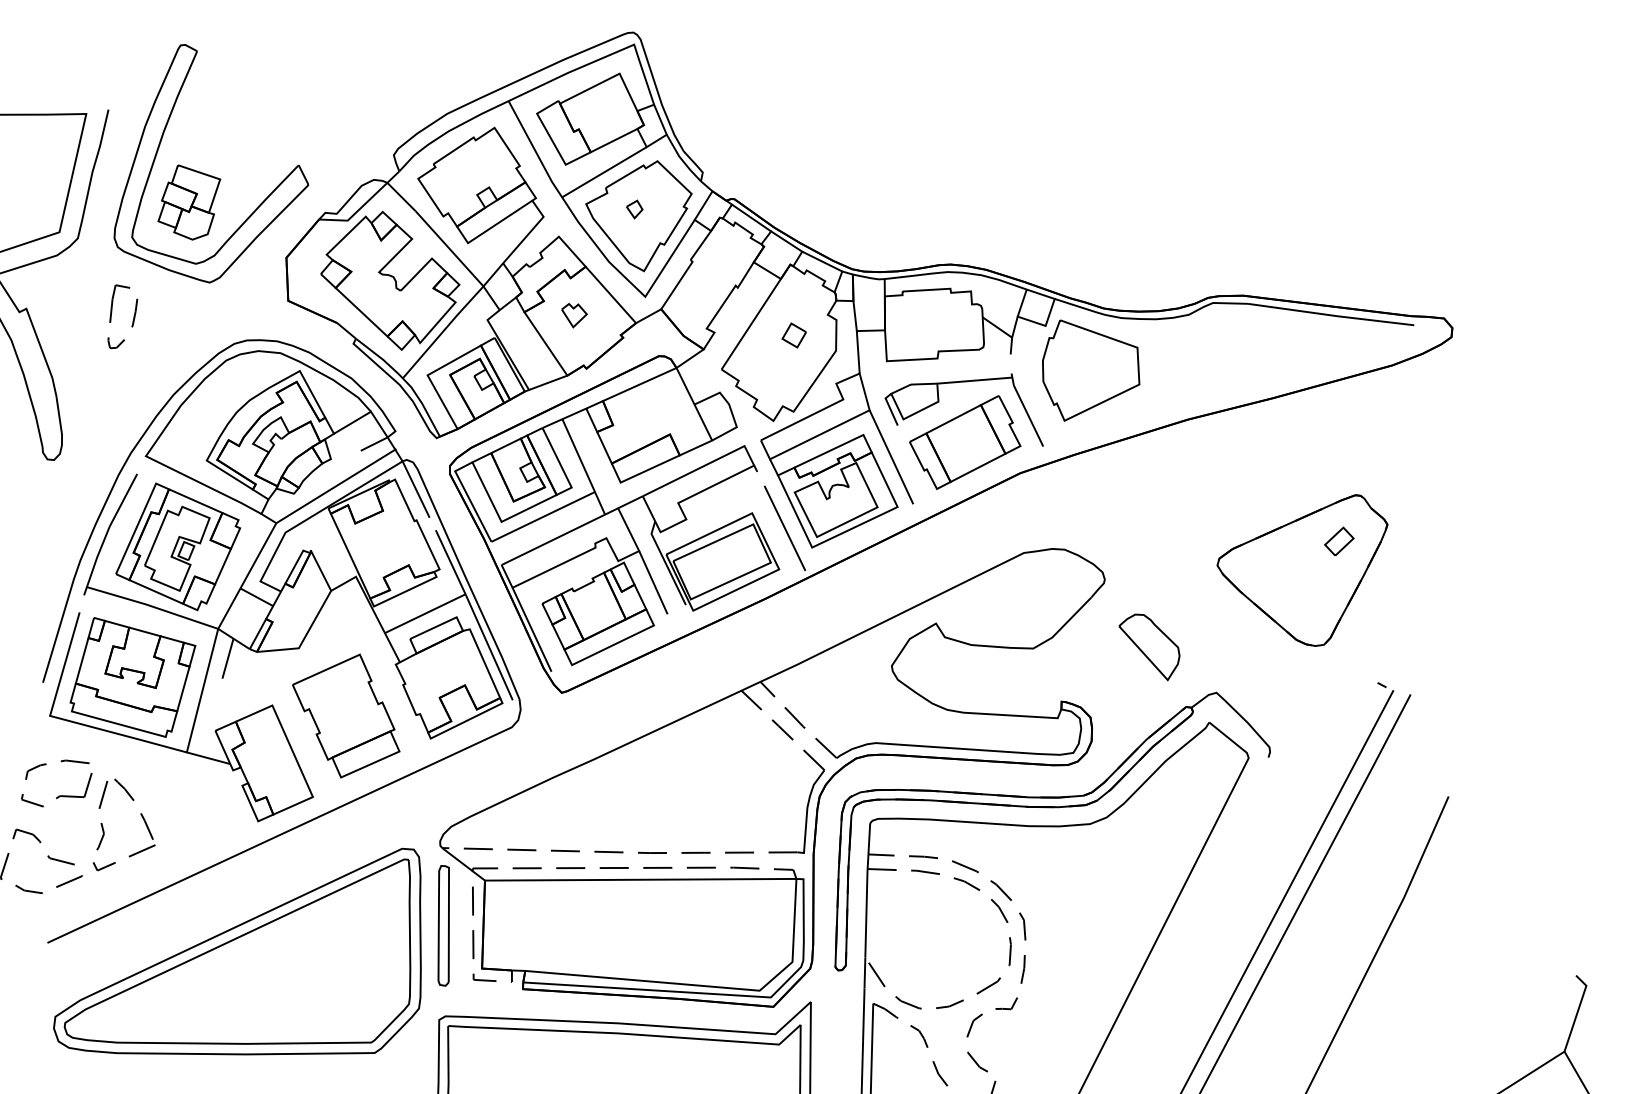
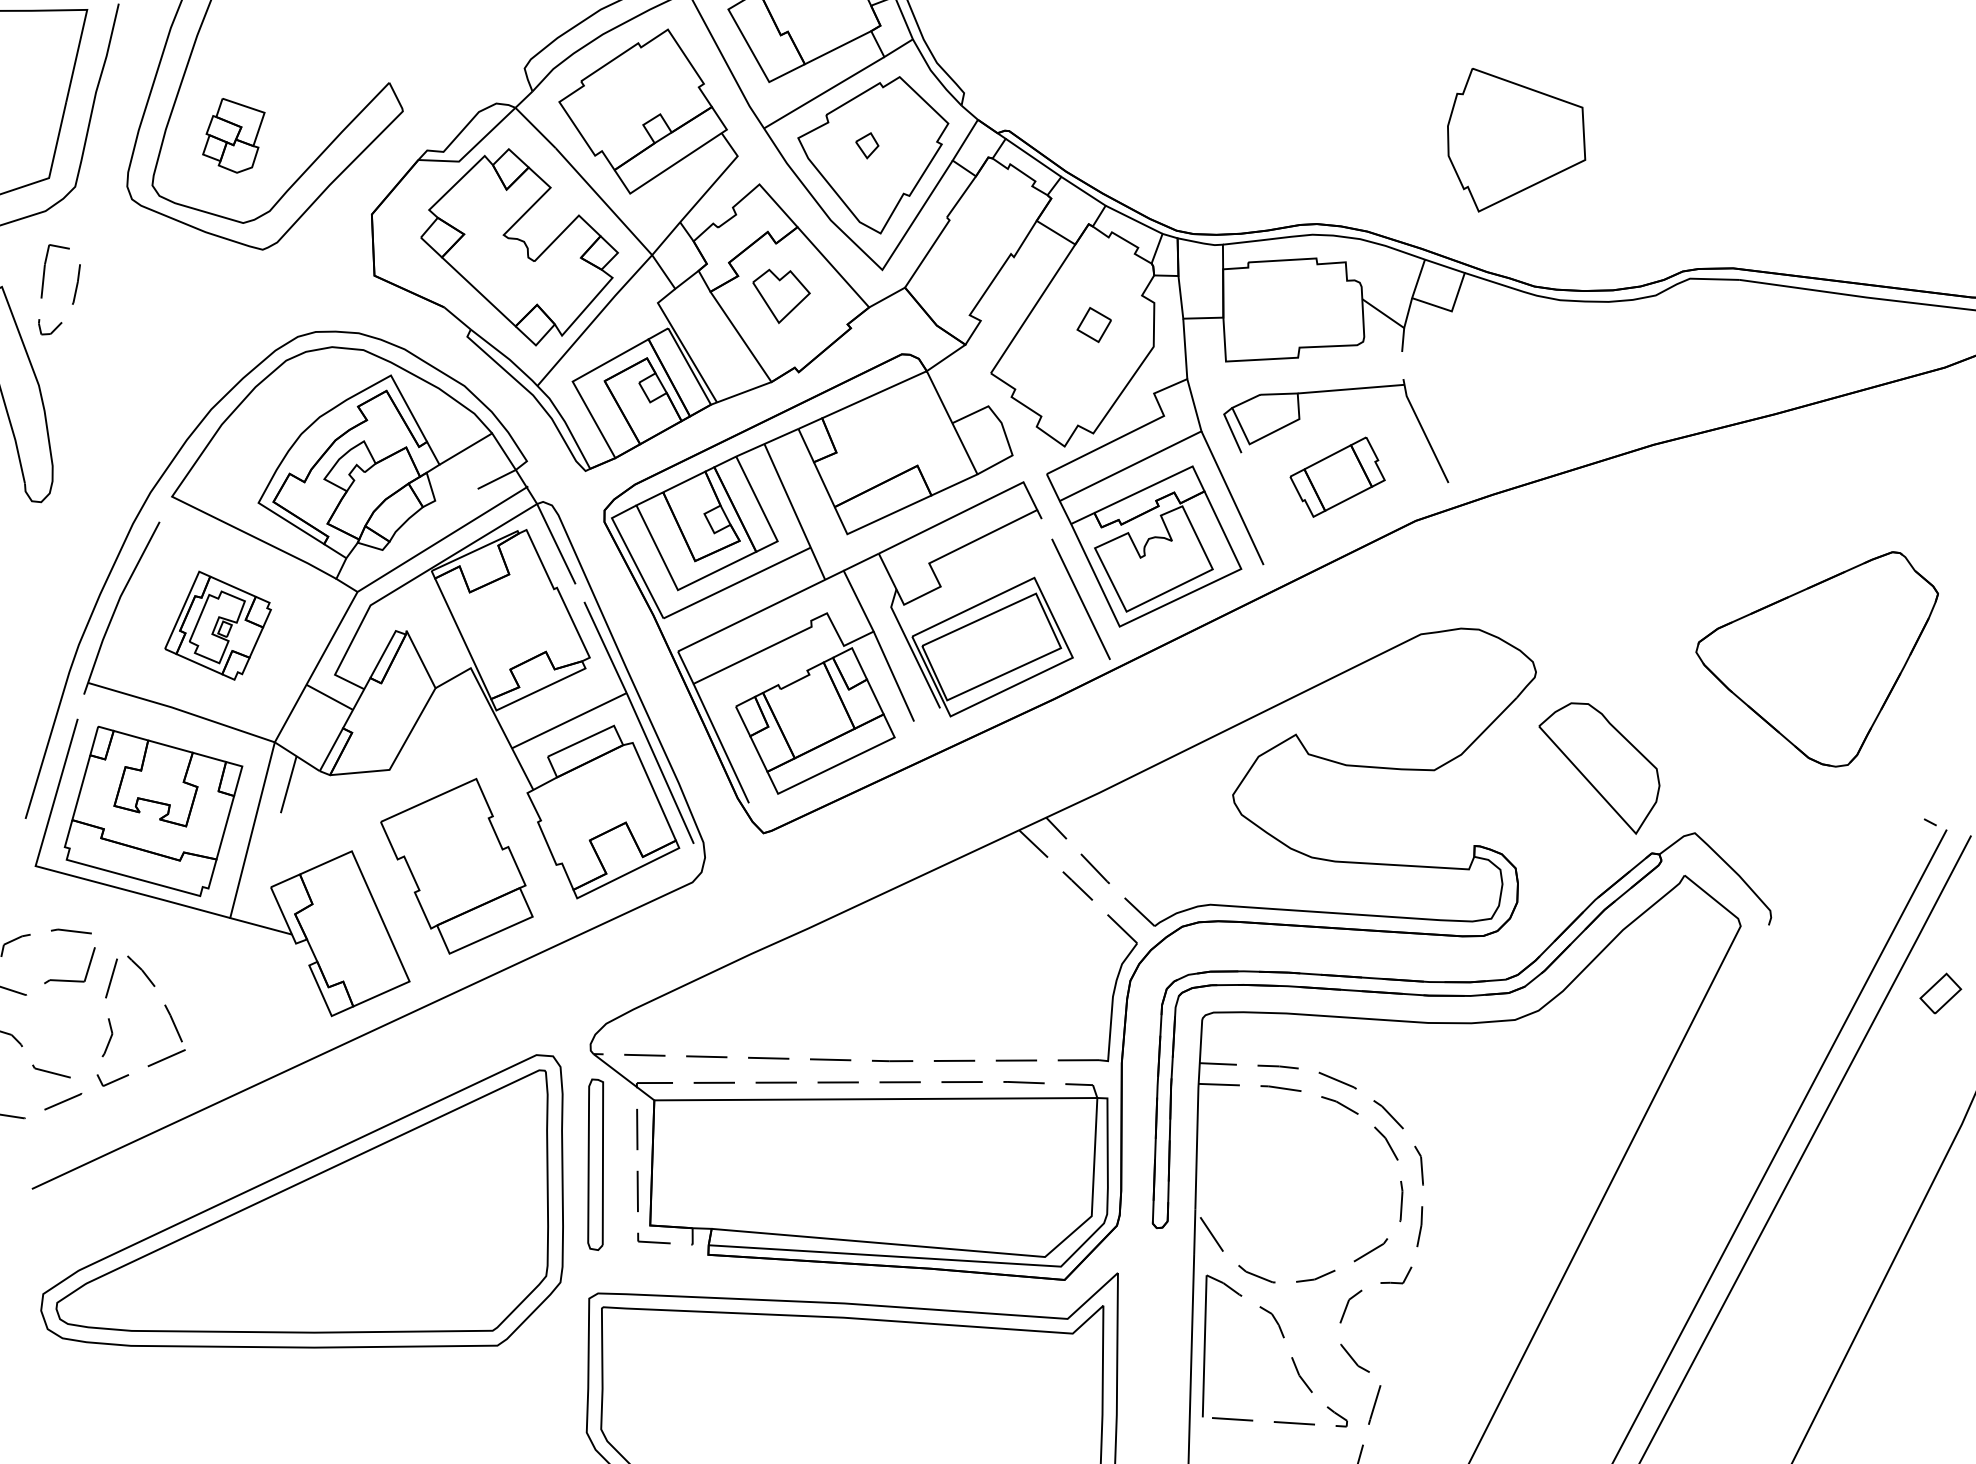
part: (189, 202) -> (233, 135), size x0.7
part: (112, 312) -> (44, 283), moved
part: (574, 315) -> (781, 296), size x1.6
part: (1091, 370) -> (1517, 140), moved
part: (965, 442) -> (1337, 477), size x0.6
part: (1339, 541) -> (1940, 993), moved
part: (178, 546) -> (218, 625), size x0.6
part: (1149, 647) -> (1599, 768), size x1.4

